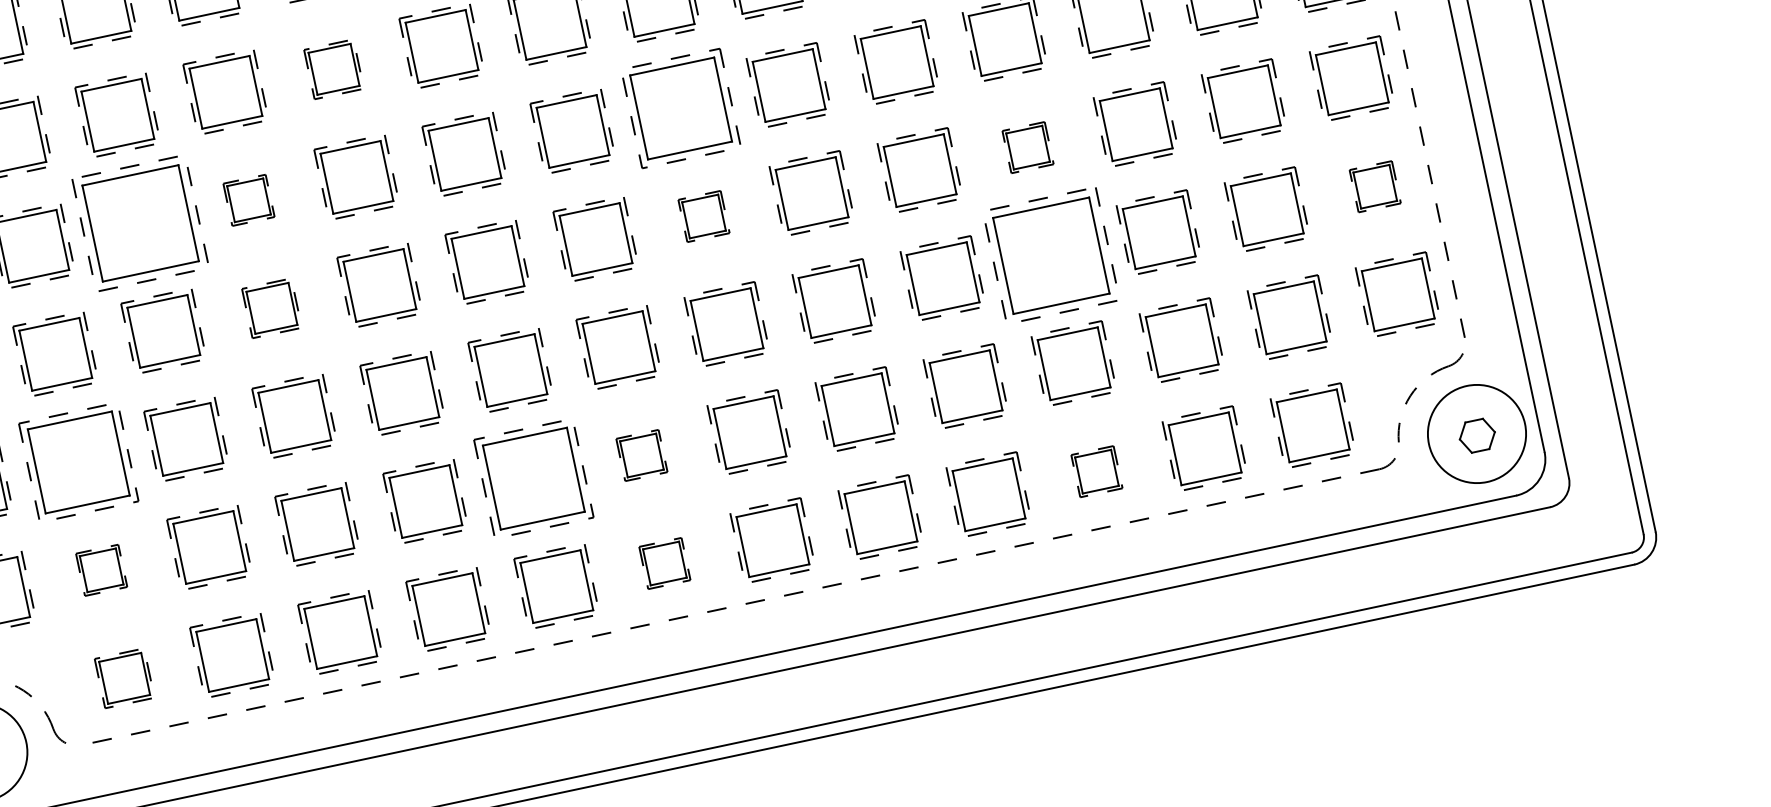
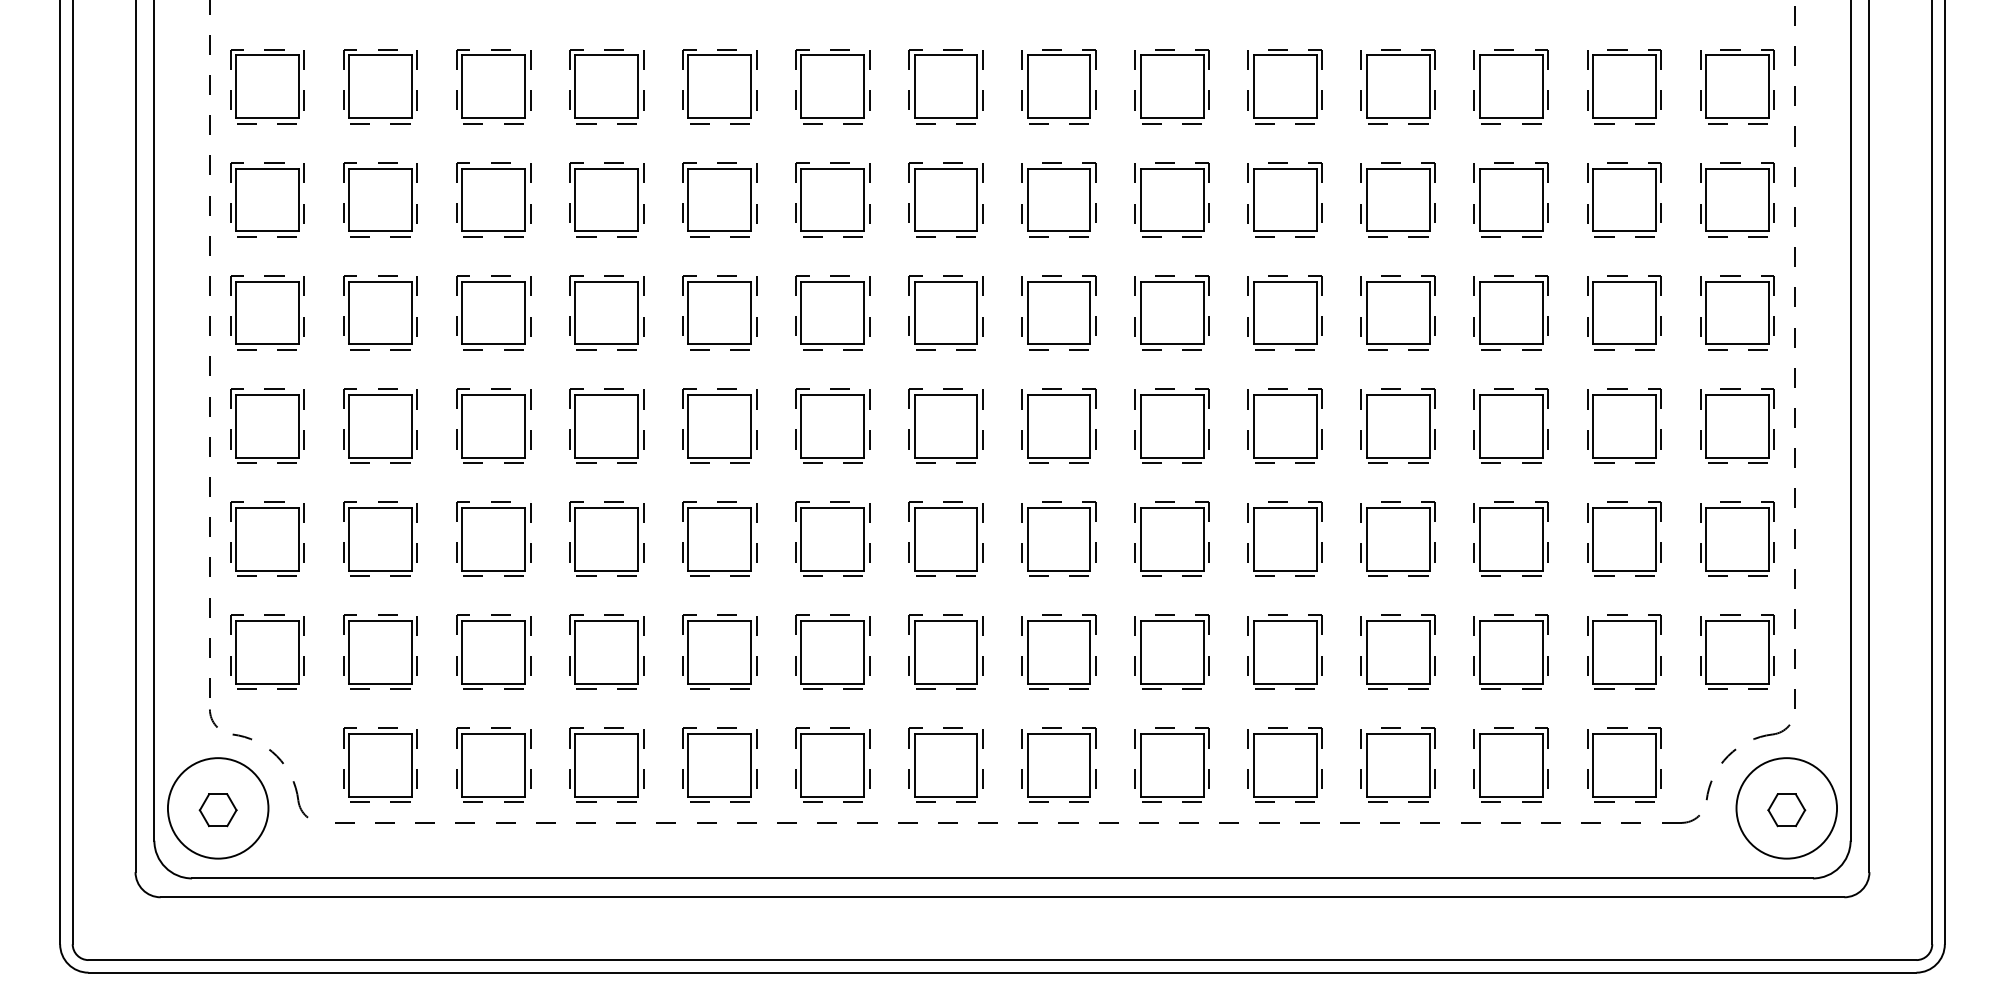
part: (333, 69) -> (719, 199), size x1.43
part: (680, 108) -> (1058, 312), size x0.71
part: (1027, 147) -> (1397, 425), size x1.67
part: (1375, 186) -> (1737, 538), size x1.67
part: (248, 199) -> (606, 312), size x1.67
part: (703, 216) -> (1058, 425), size x1.67
part: (140, 222) -> (493, 312), size x0.62
part: (1050, 255) -> (1397, 538), size x0.62
part: (271, 307) -> (606, 425), size x1.43
part: (641, 454) -> (945, 651), size x1.67
part: (78, 461) -> (380, 538), size x0.71
part: (1096, 471) -> (1397, 764), size x1.67
part: (533, 477) -> (832, 651), size x0.71
part: (664, 562) -> (945, 764), size x1.67
part: (101, 569) -> (380, 651), size x1.67
part: (124, 677) -> (380, 764), size x1.43

